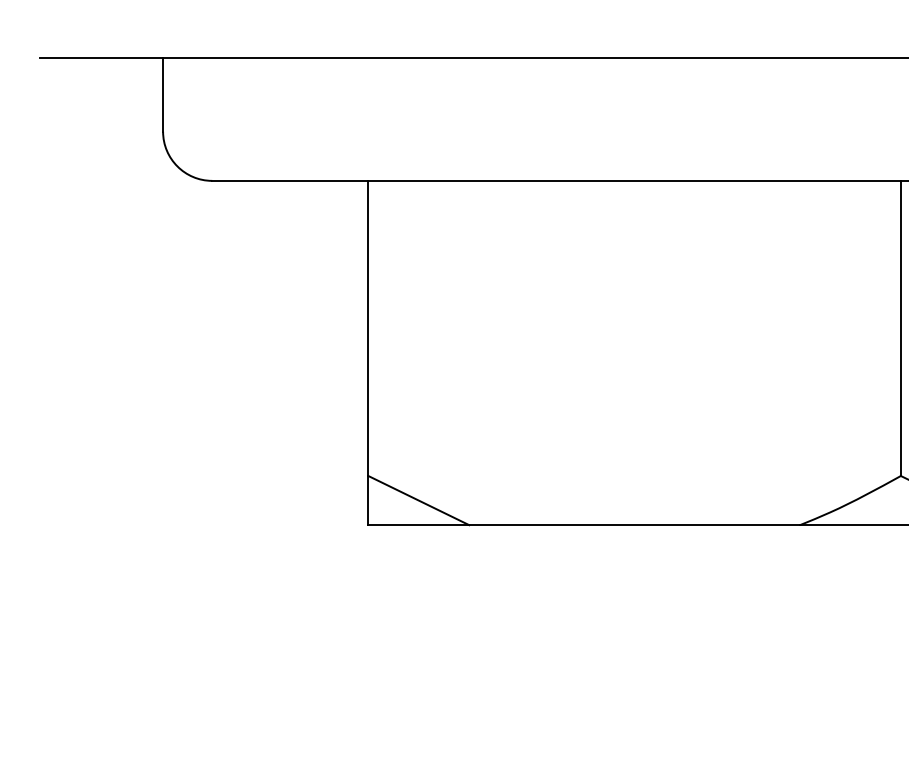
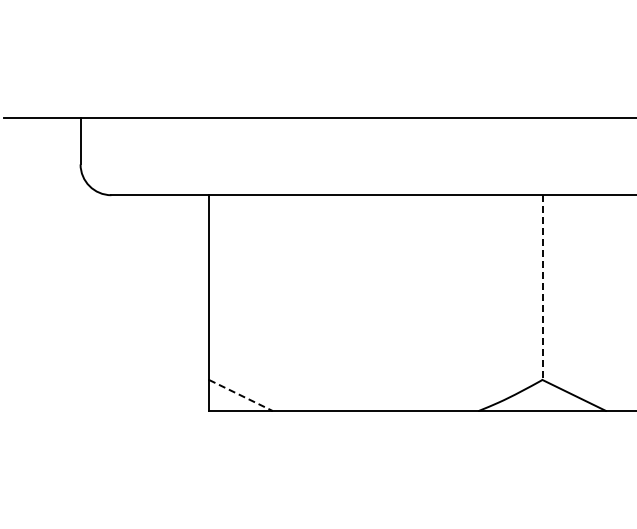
line: (900, 329) -> (542, 288), solid -> dashed
line: (420, 500) -> (241, 395), solid -> dashed

